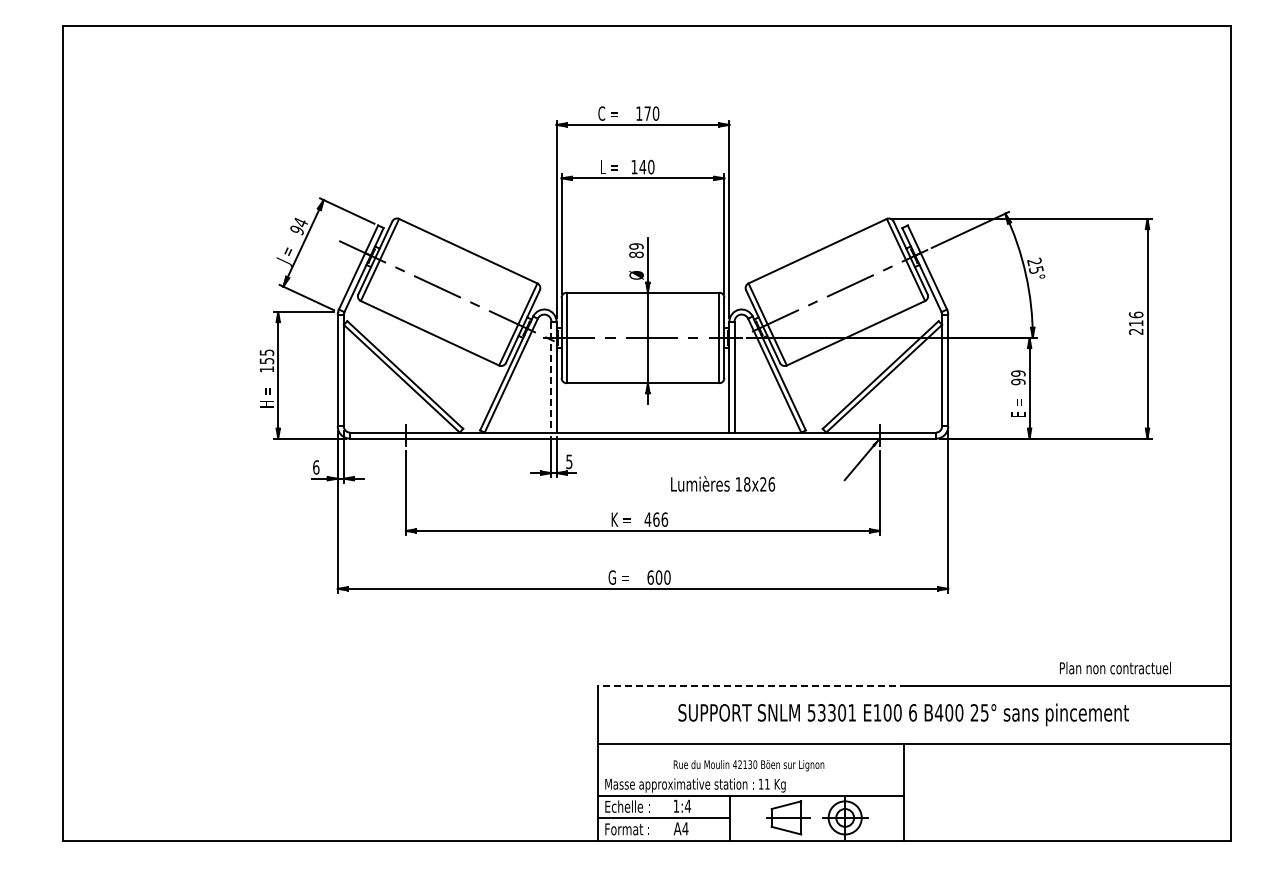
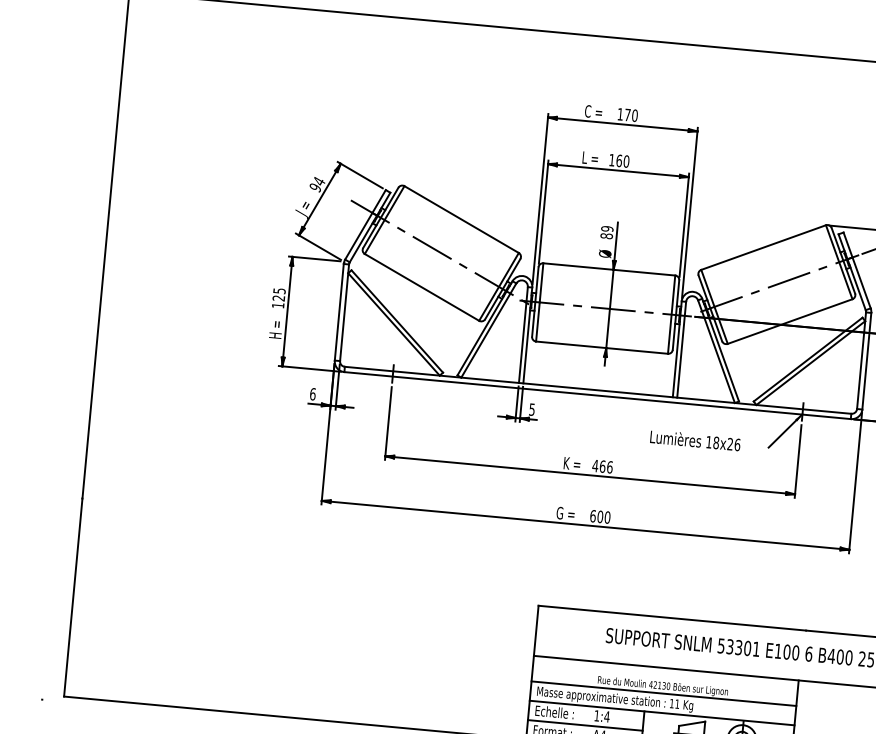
text: (642, 166) -> (618, 160), 140 -> 160
text: (266, 361) -> (278, 298), 155 -> 125
line: (551, 377) -> (523, 335), dashed -> solid
text: (723, 483) -> (695, 440), moved
line: (752, 686) -> (672, 618), dashed -> solid
line: (750, 773) -> (663, 693), added

